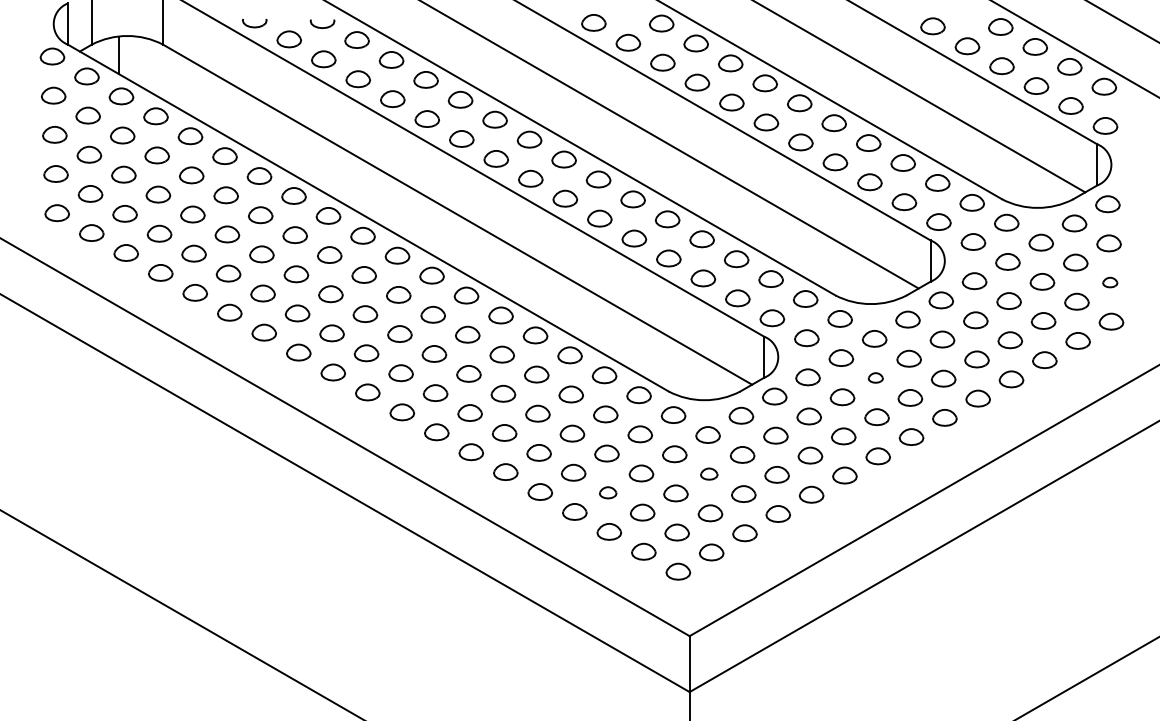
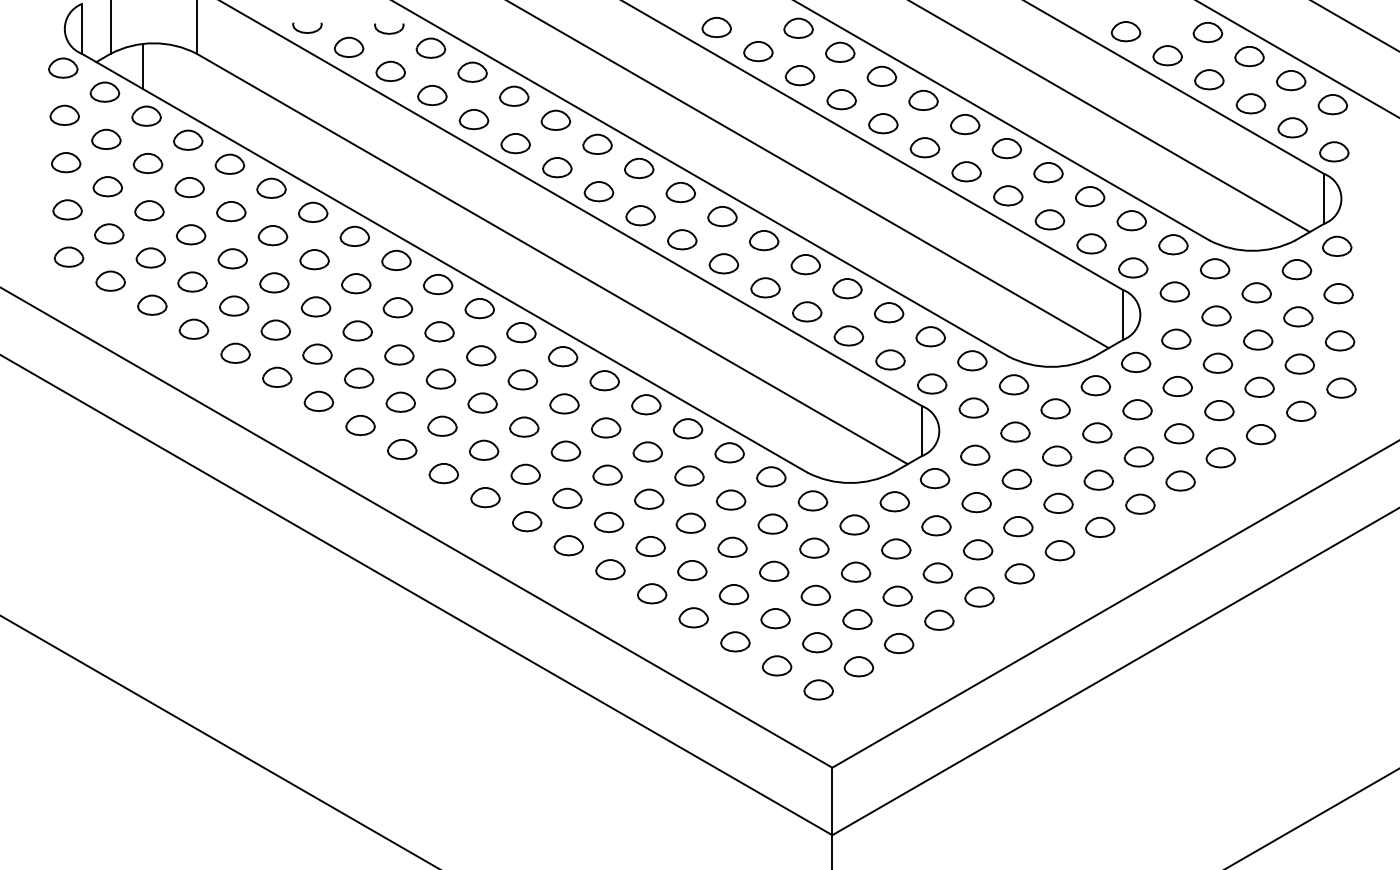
part: (1109, 282) -> (1339, 340), size x1.67
part: (875, 377) -> (1056, 455), size x1.67
part: (708, 473) -> (855, 571), size x1.43
part: (607, 492) -> (733, 594), size x1.43

